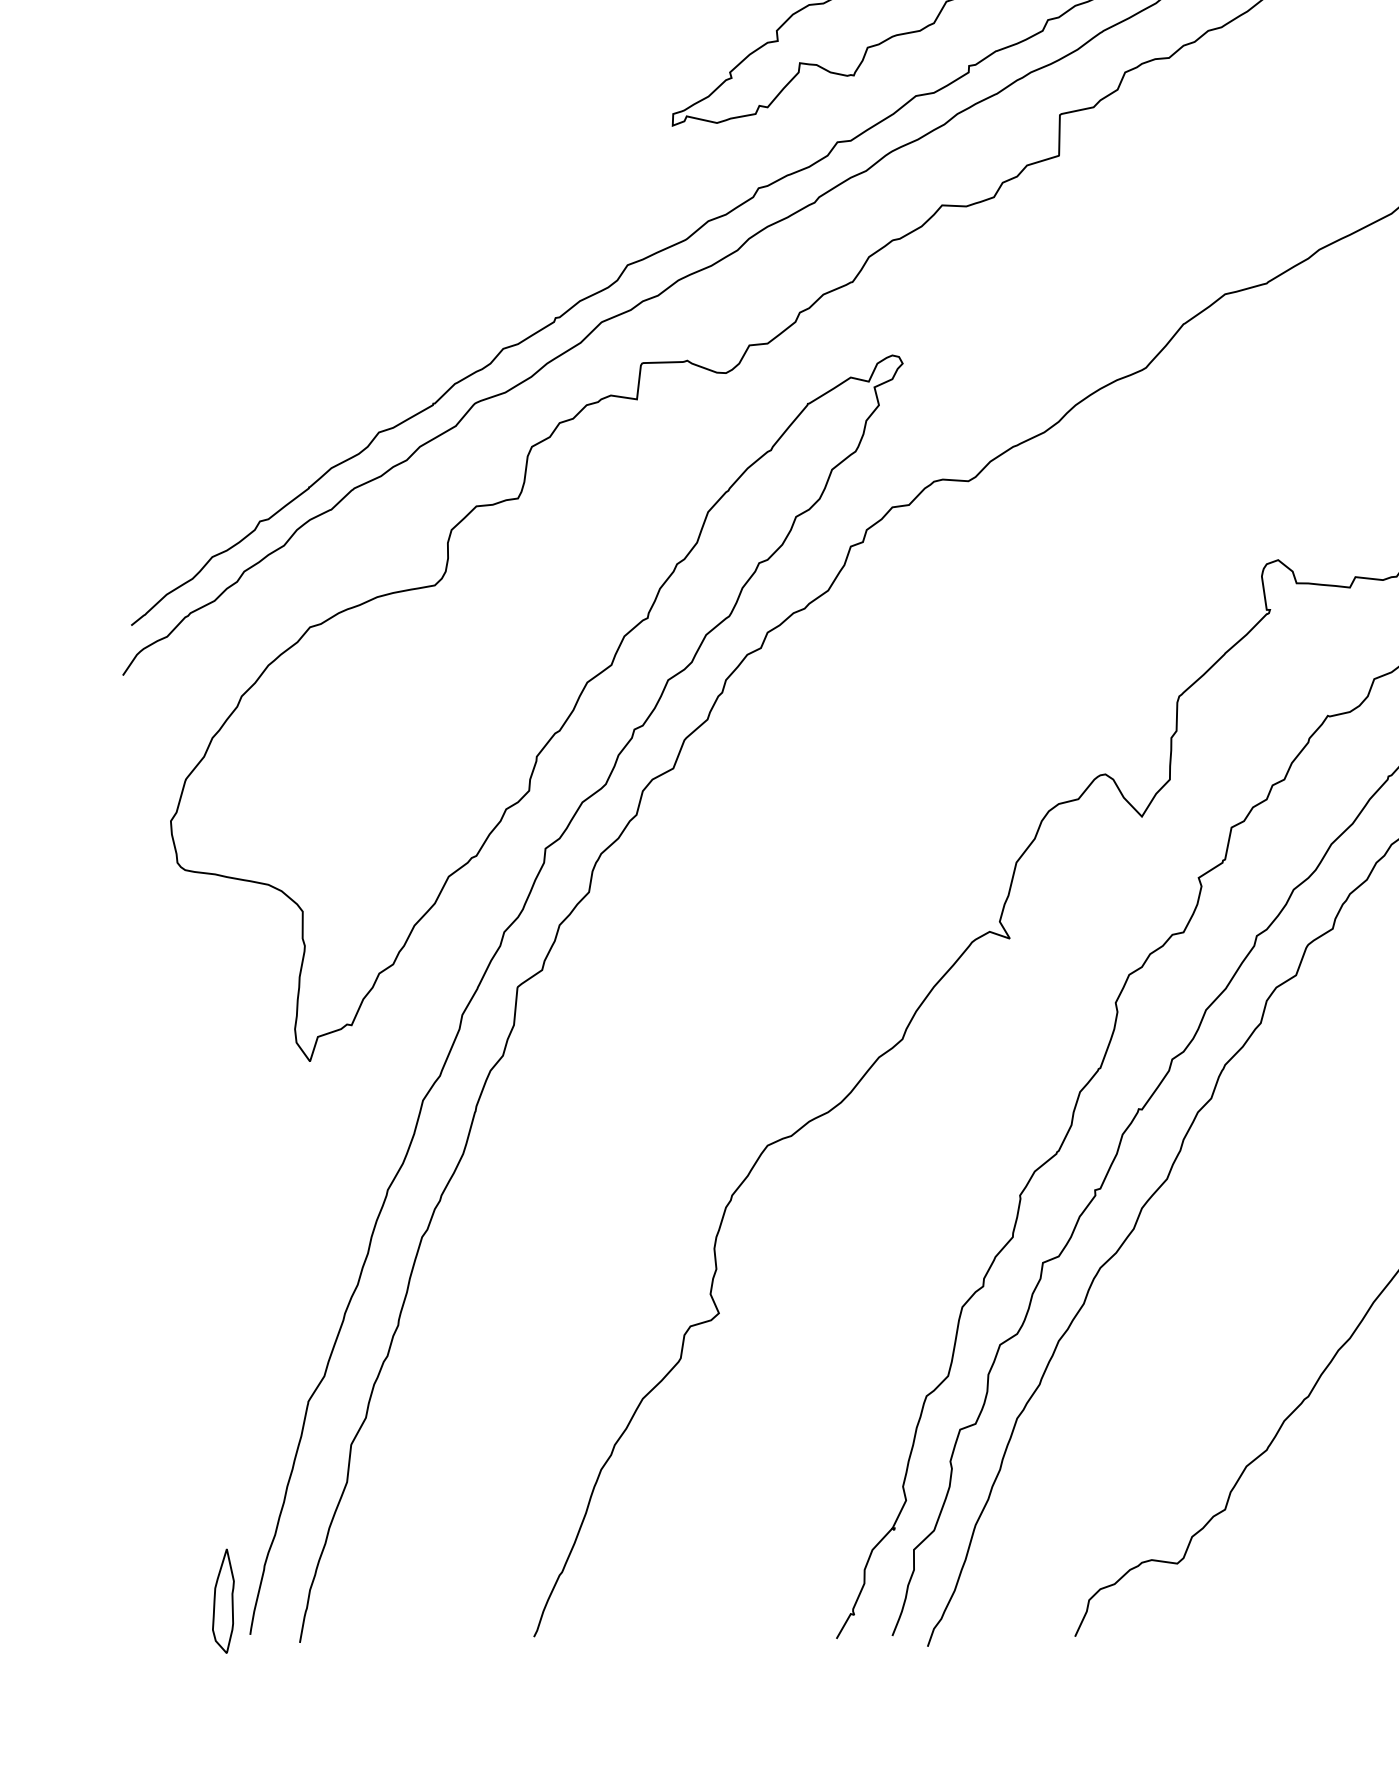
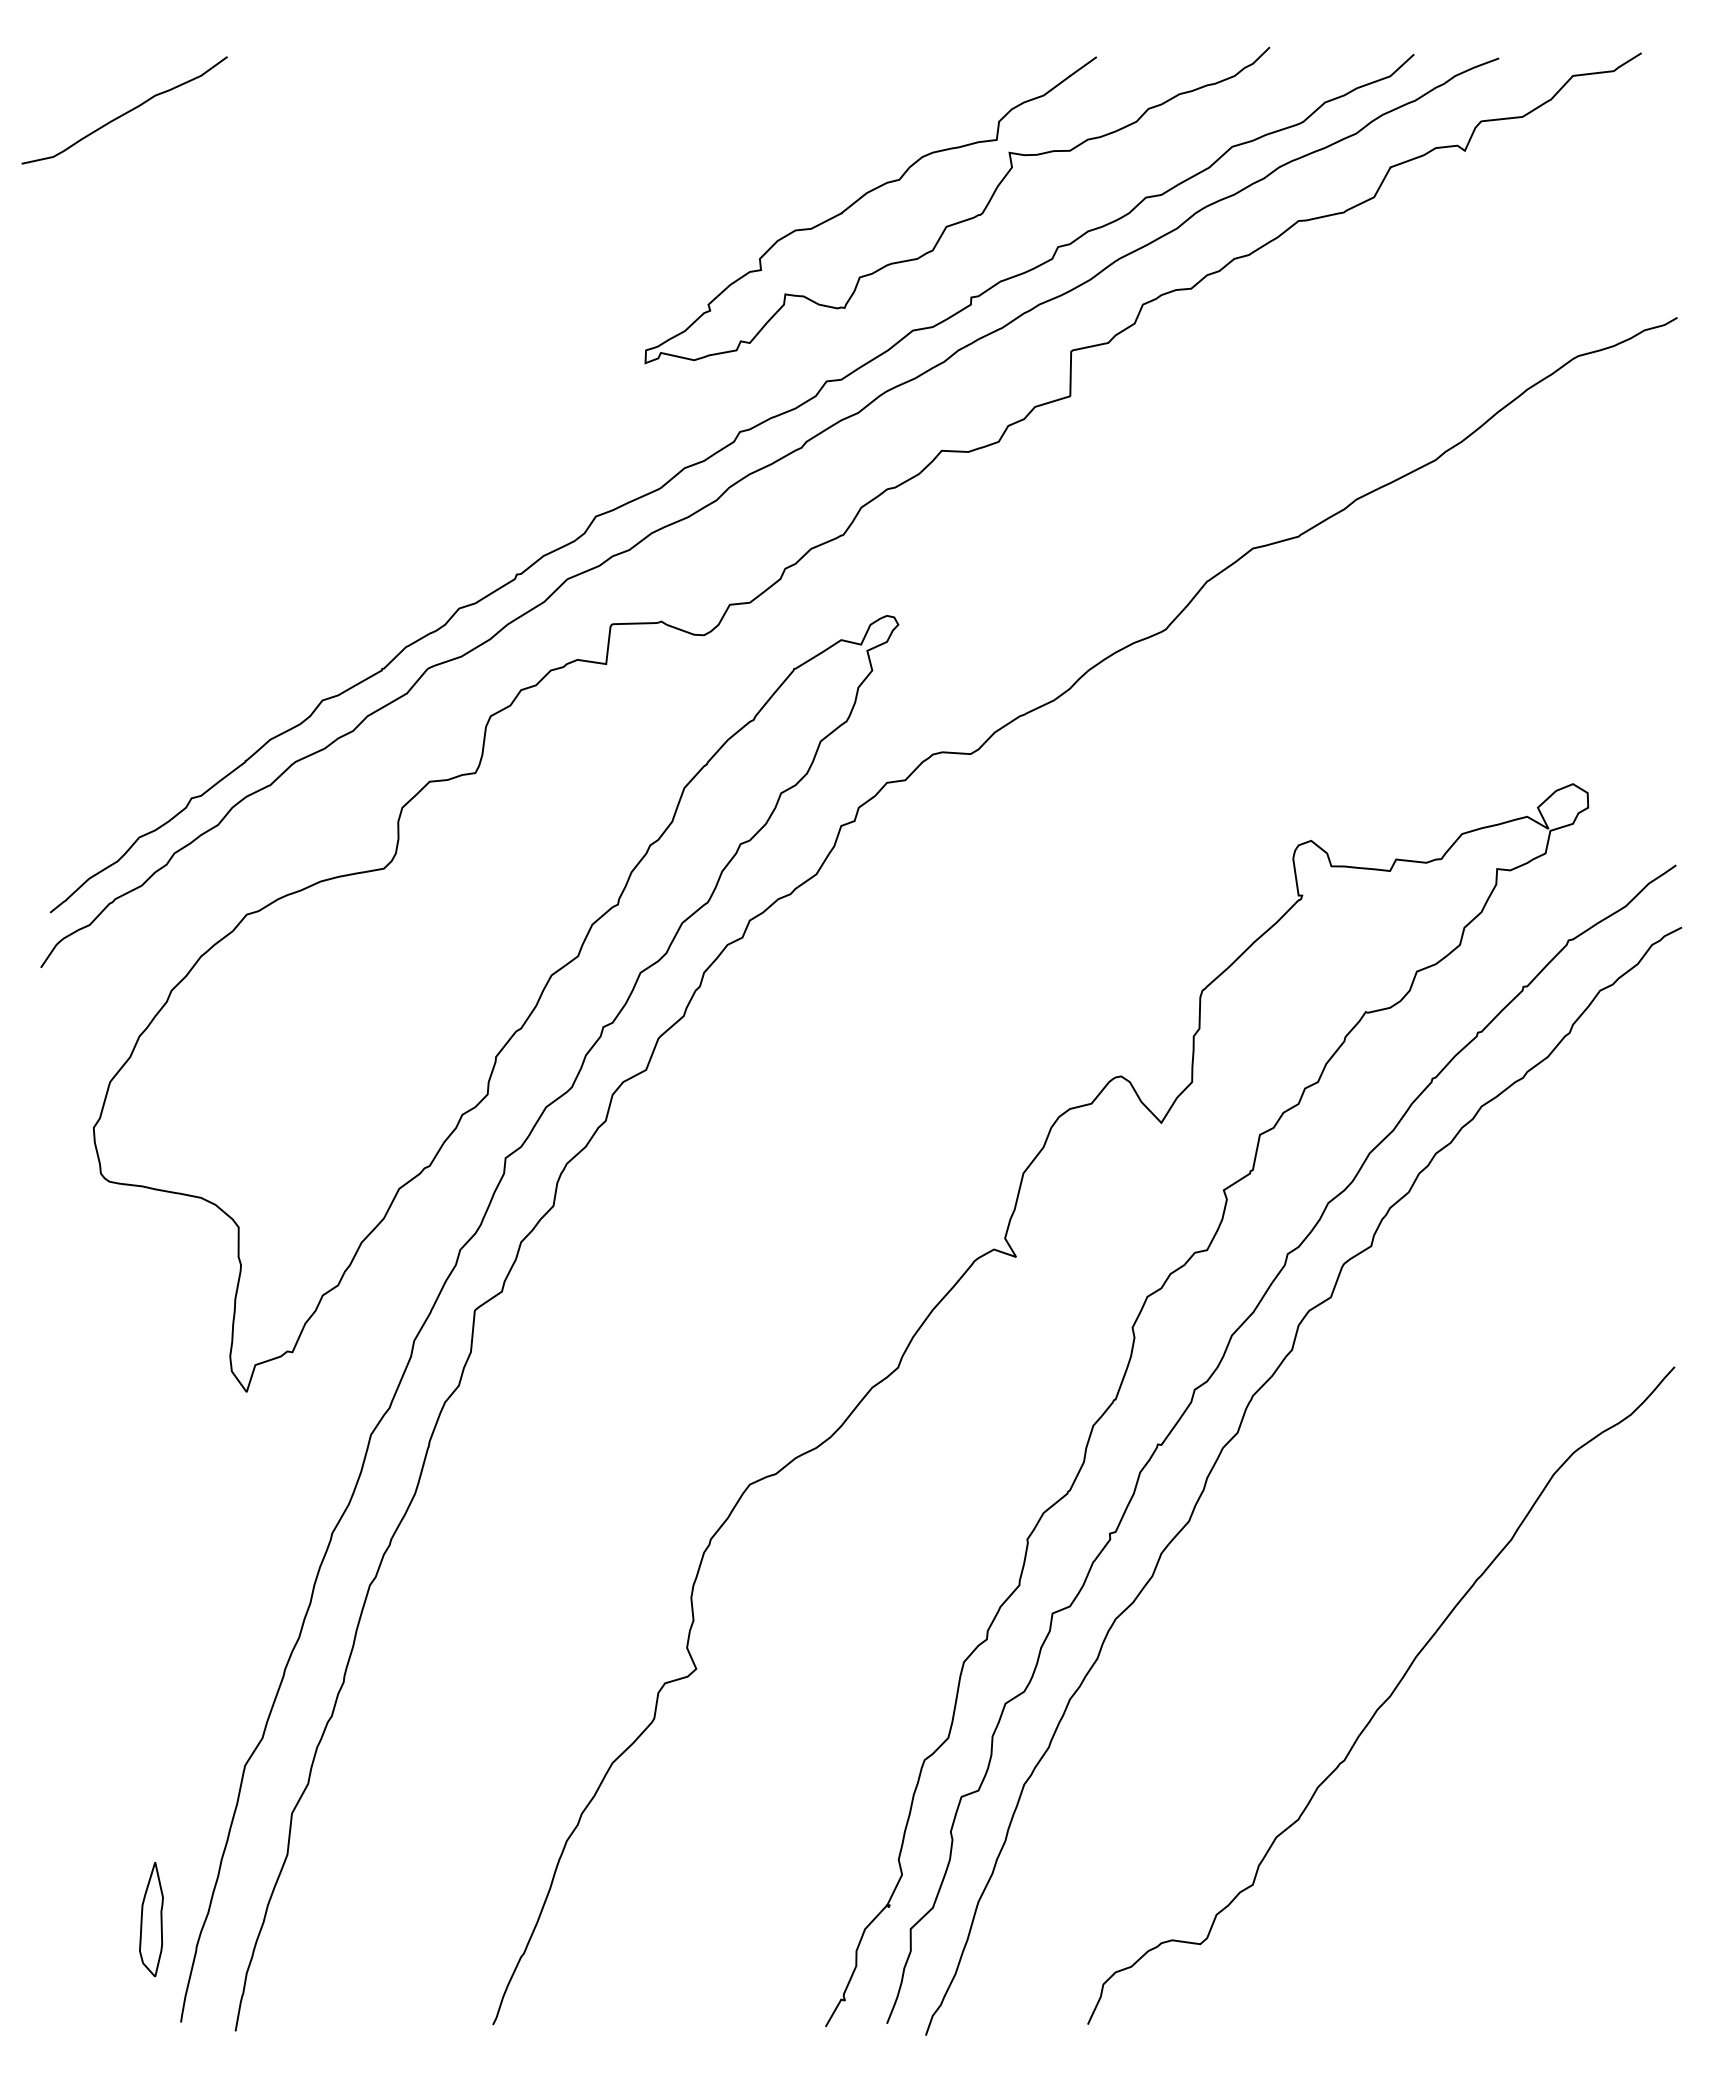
part: (223, 1601) -> (151, 1919), moved

